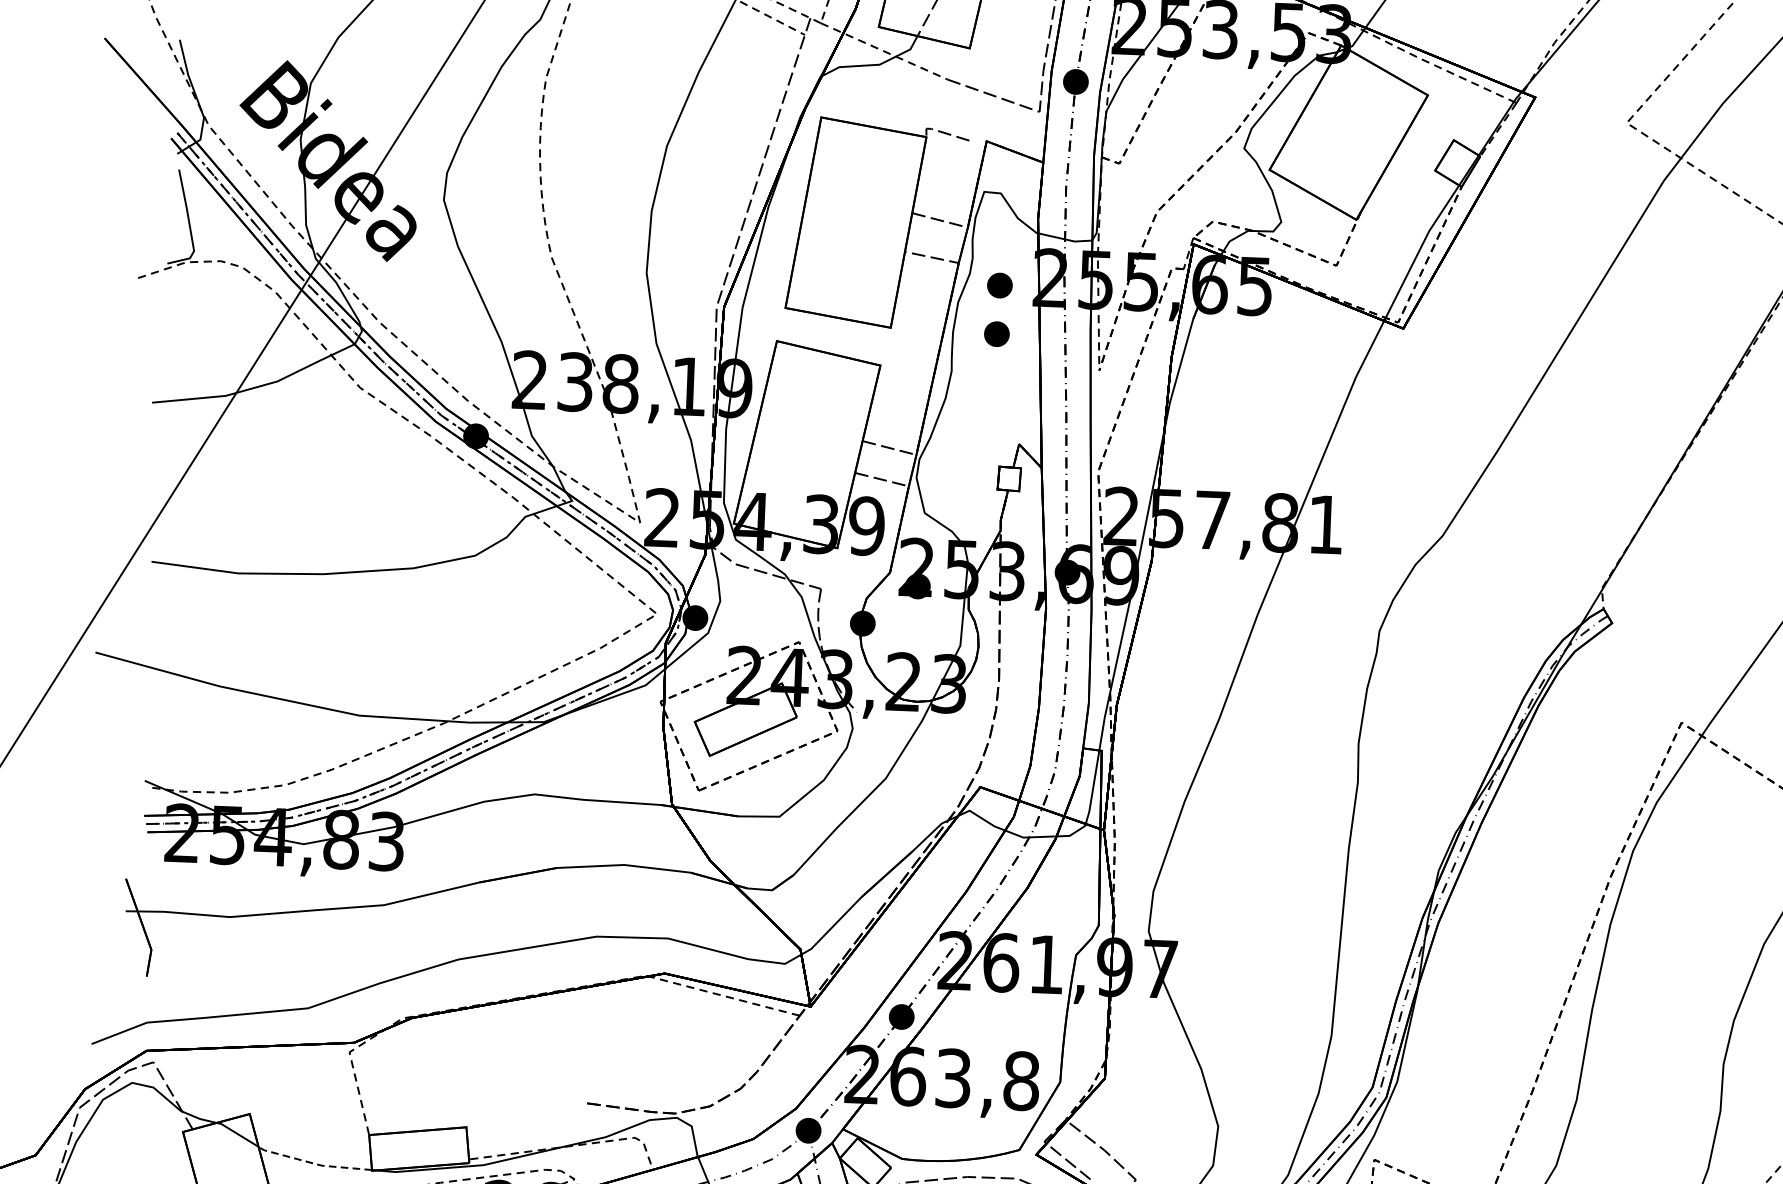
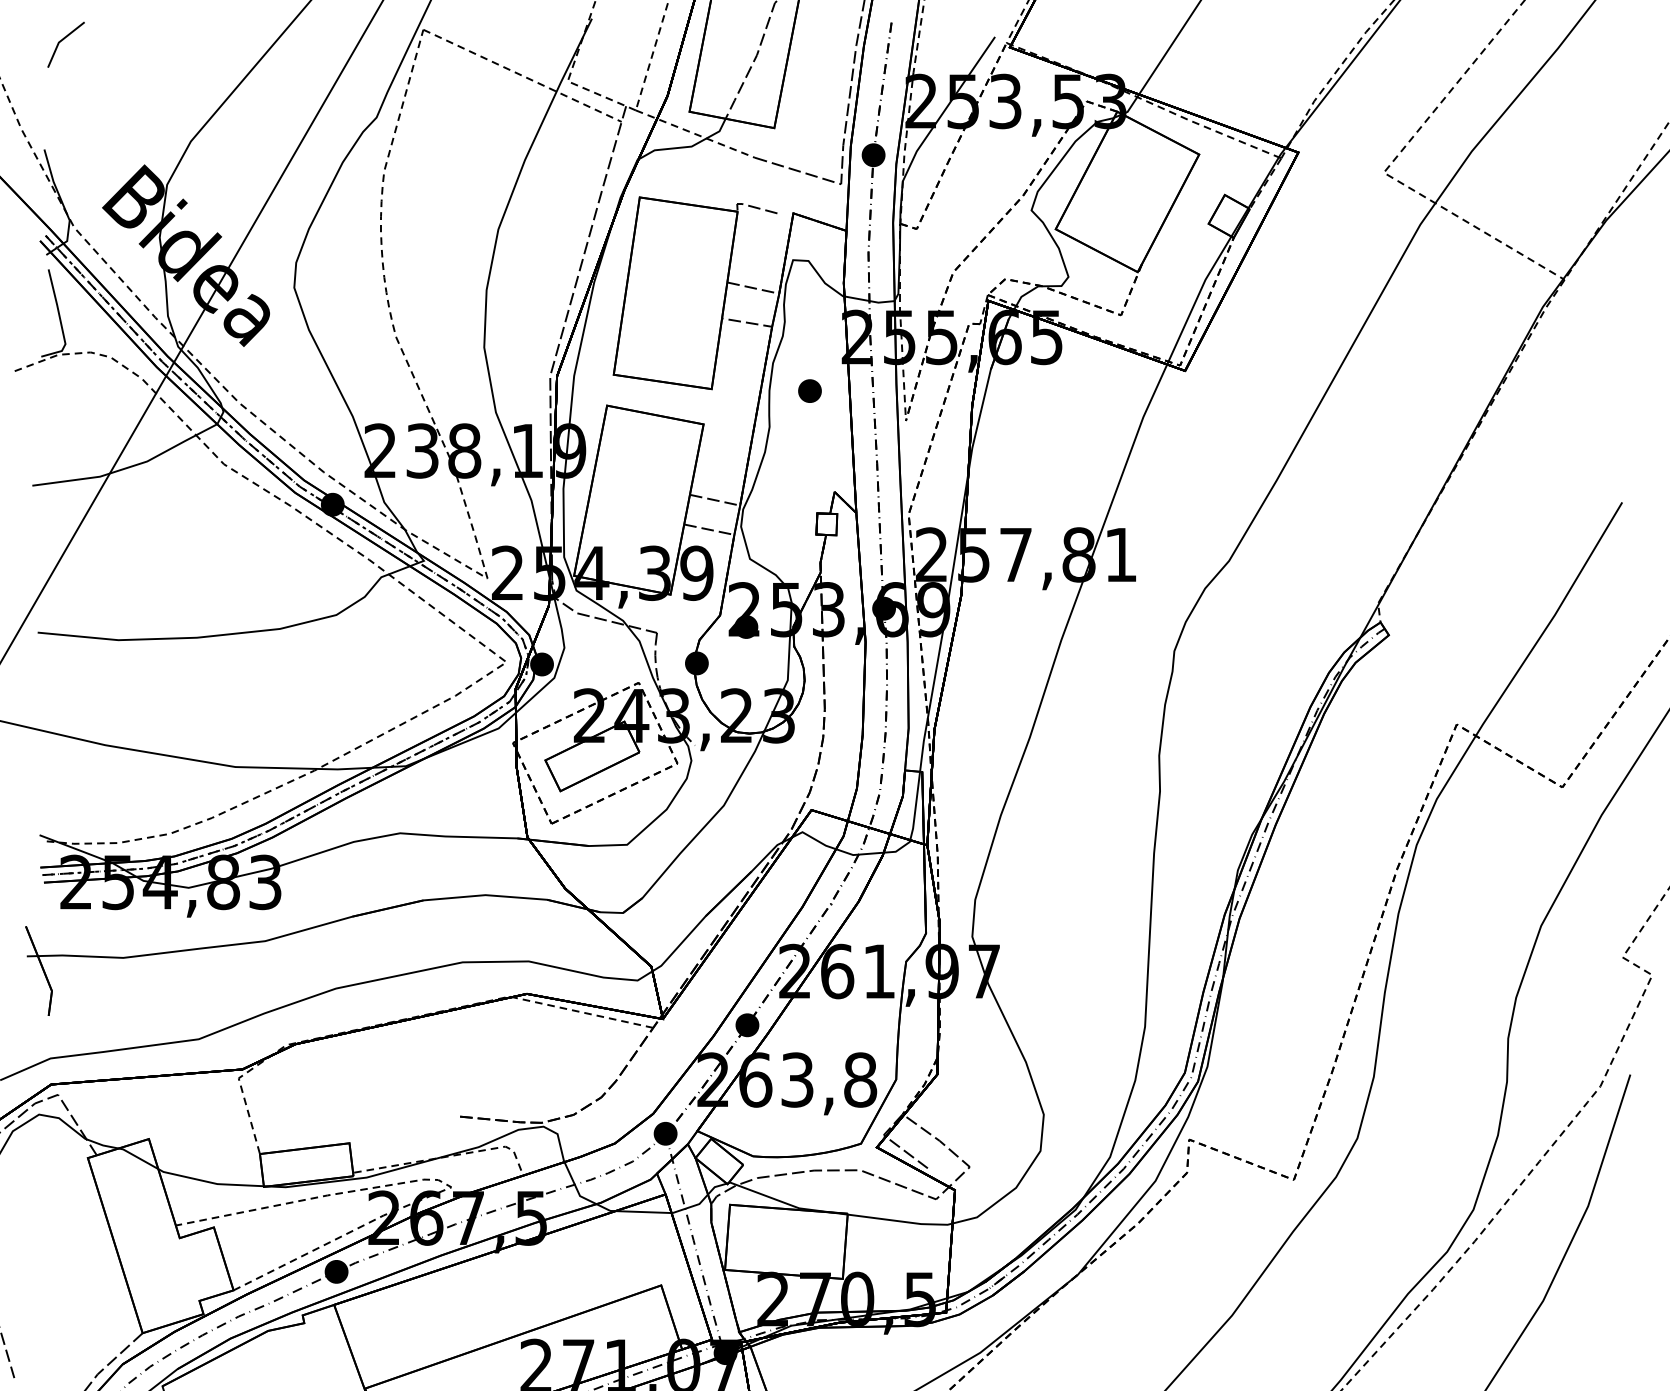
part: (999, 284) -> (810, 345), removed
line: (313, 1163) -> (209, 1182), dashed -> solid

